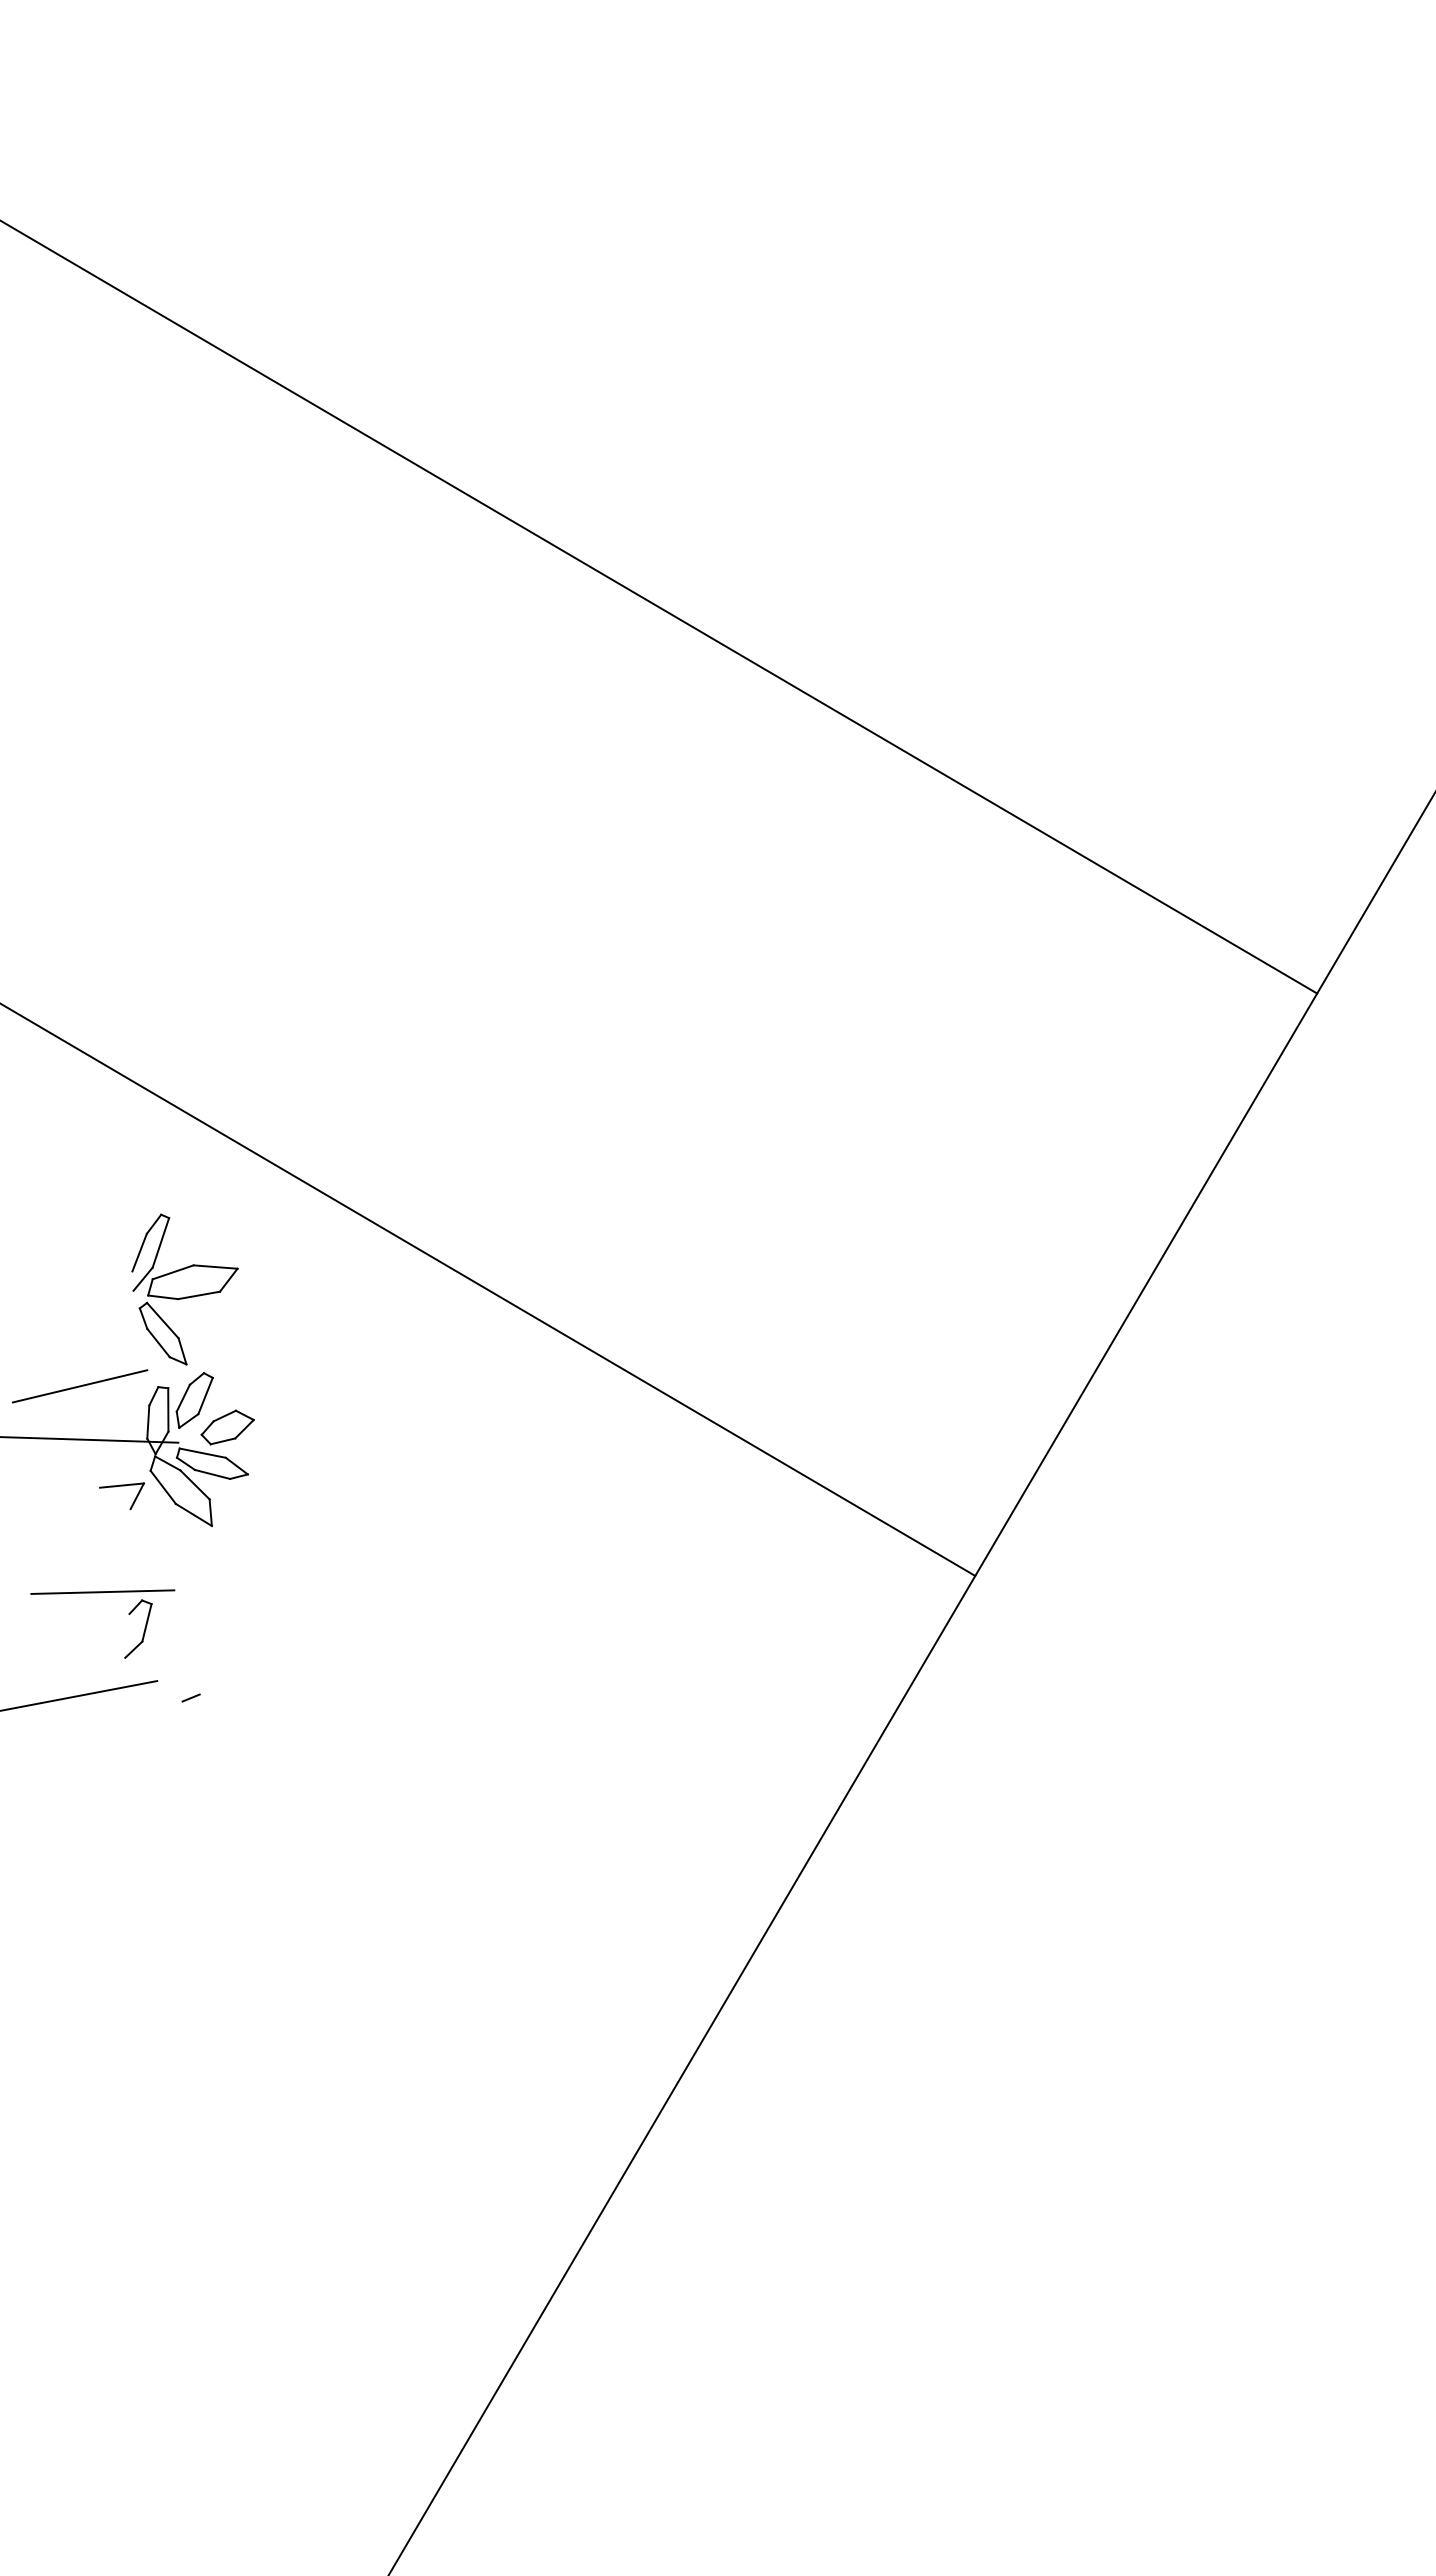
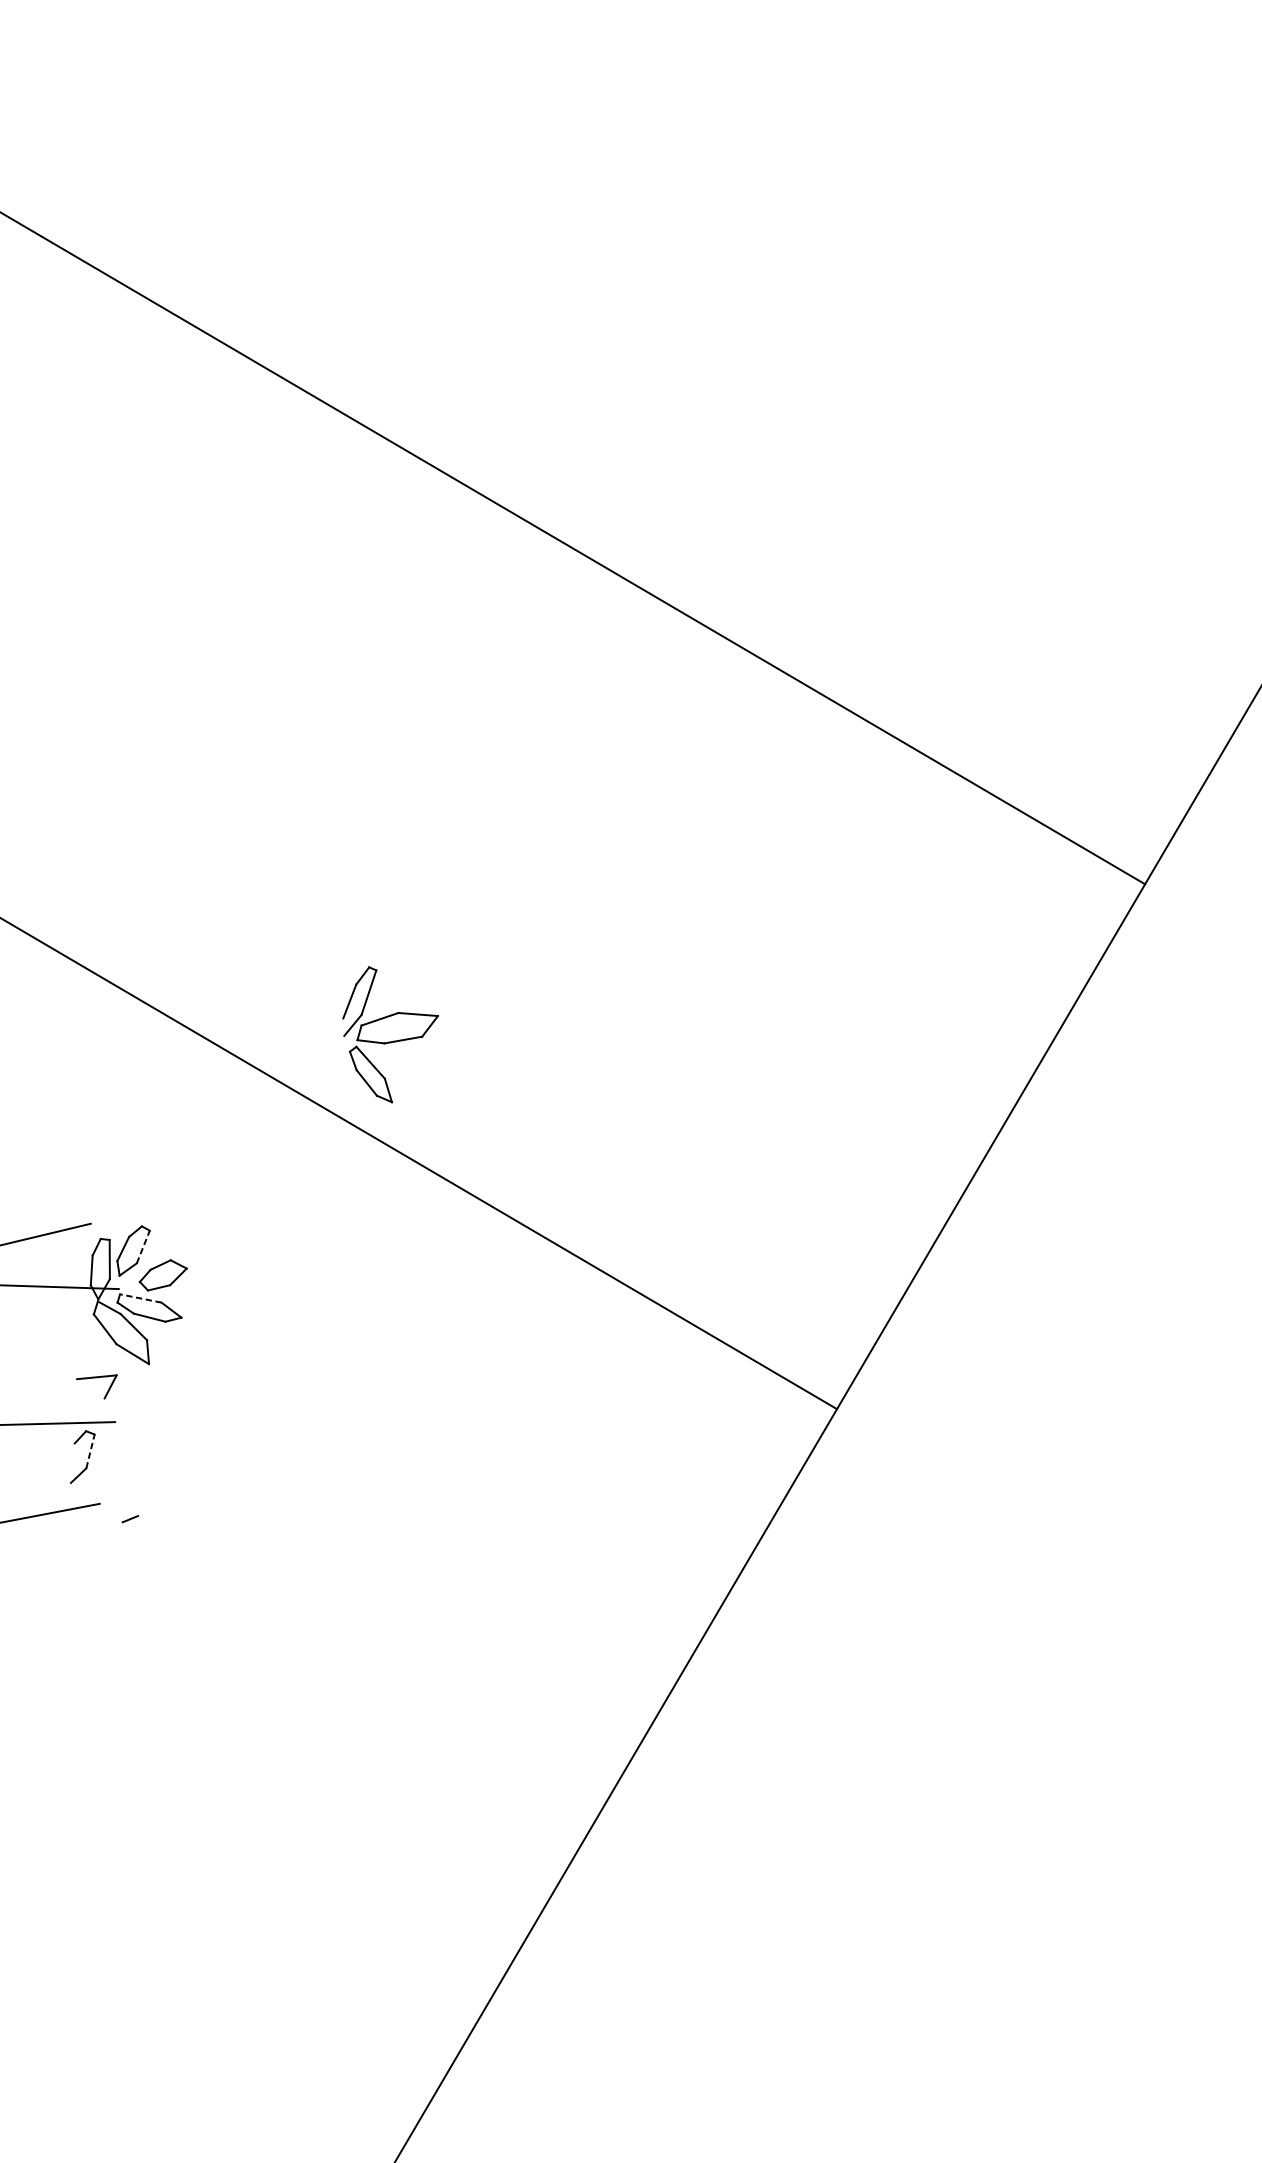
part: (184, 1289) -> (390, 1034), moved
line: (205, 1395) -> (143, 1246), solid -> dashed
line: (202, 1453) -> (140, 1298), solid -> dashed
part: (121, 1486) -> (96, 1378), moved
line: (147, 1622) -> (91, 1451), solid -> dashed

